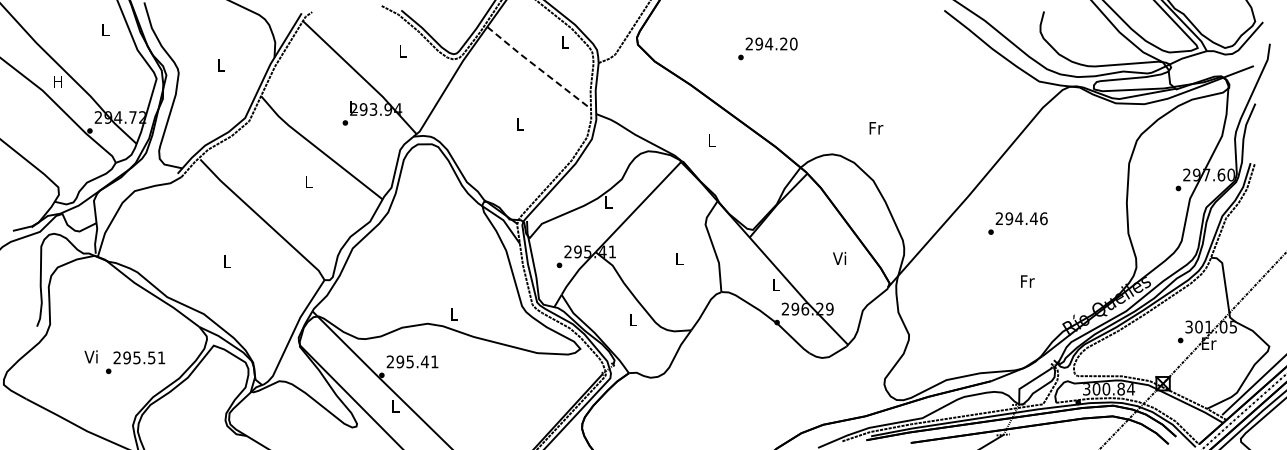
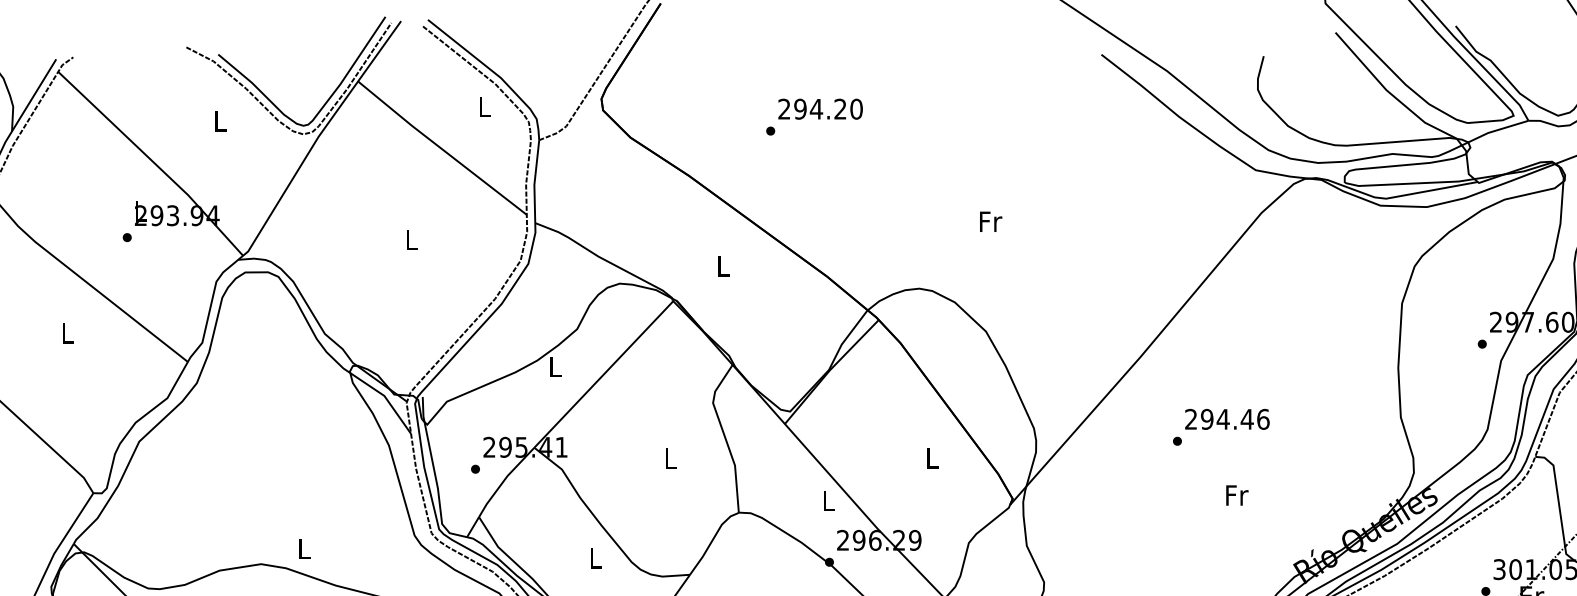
line: (538, 68) -> (441, 149), dashed -> solid
text: (876, 128) -> (991, 222), moved
text: (1017, 223) -> (1220, 427), moved
text: (839, 257) -> (930, 456), Vi -> L

